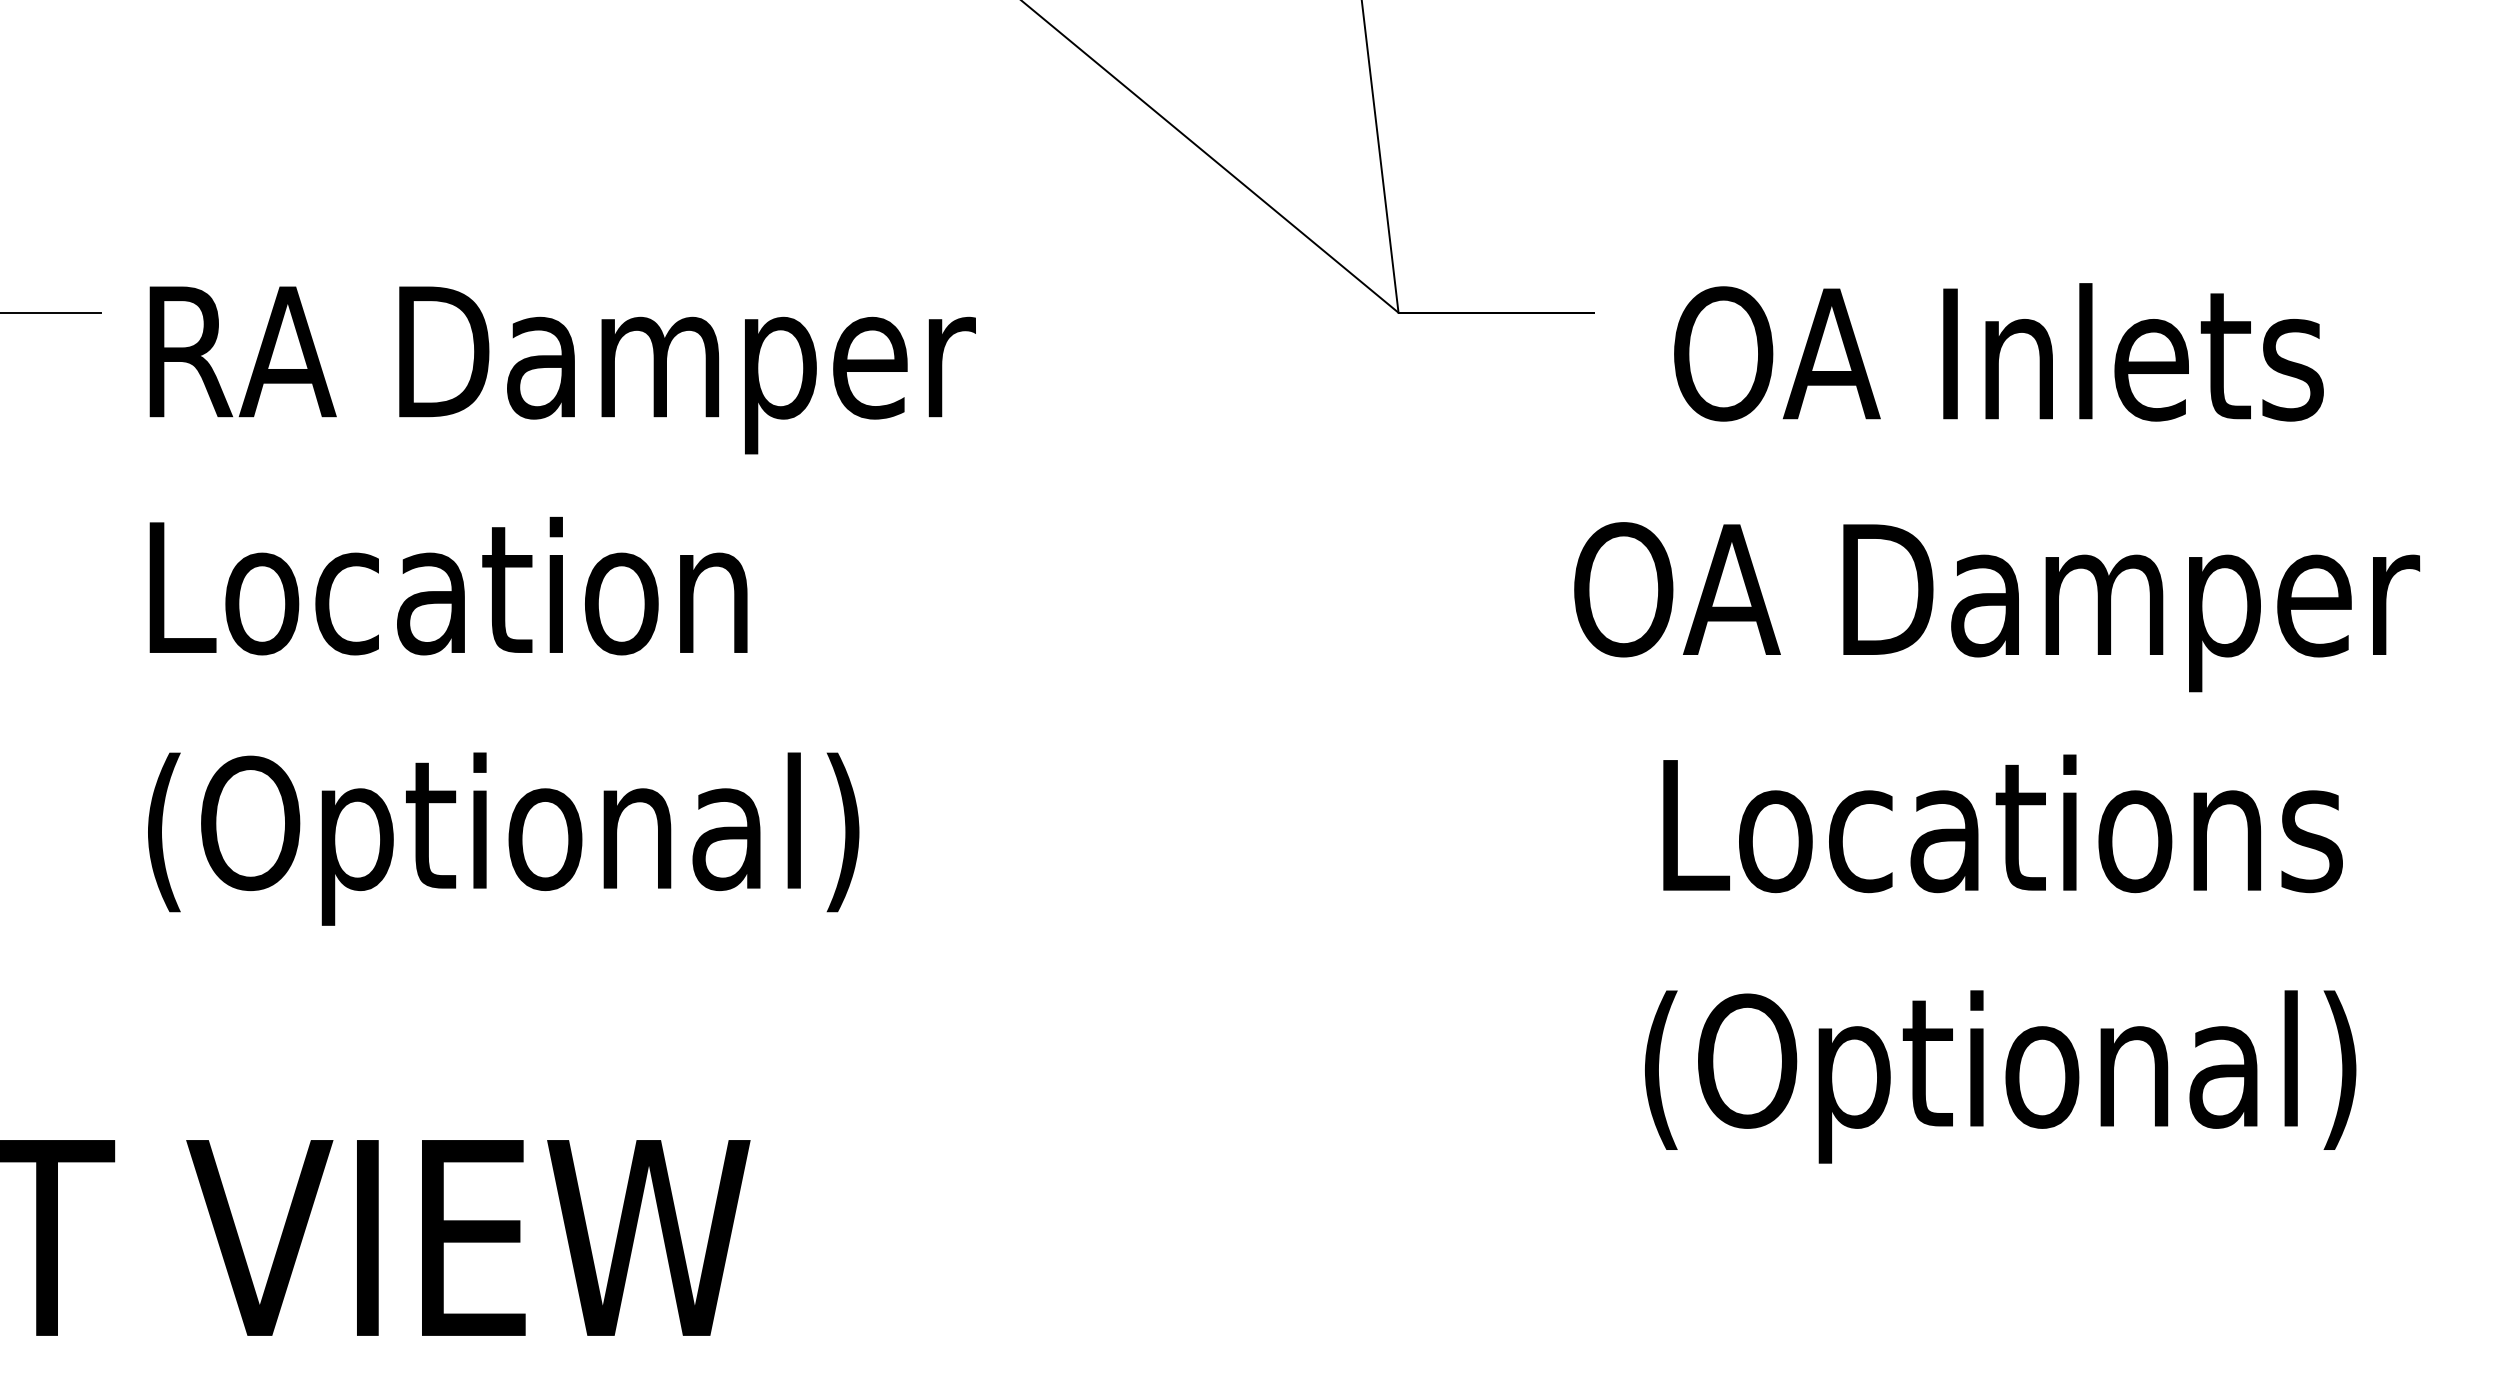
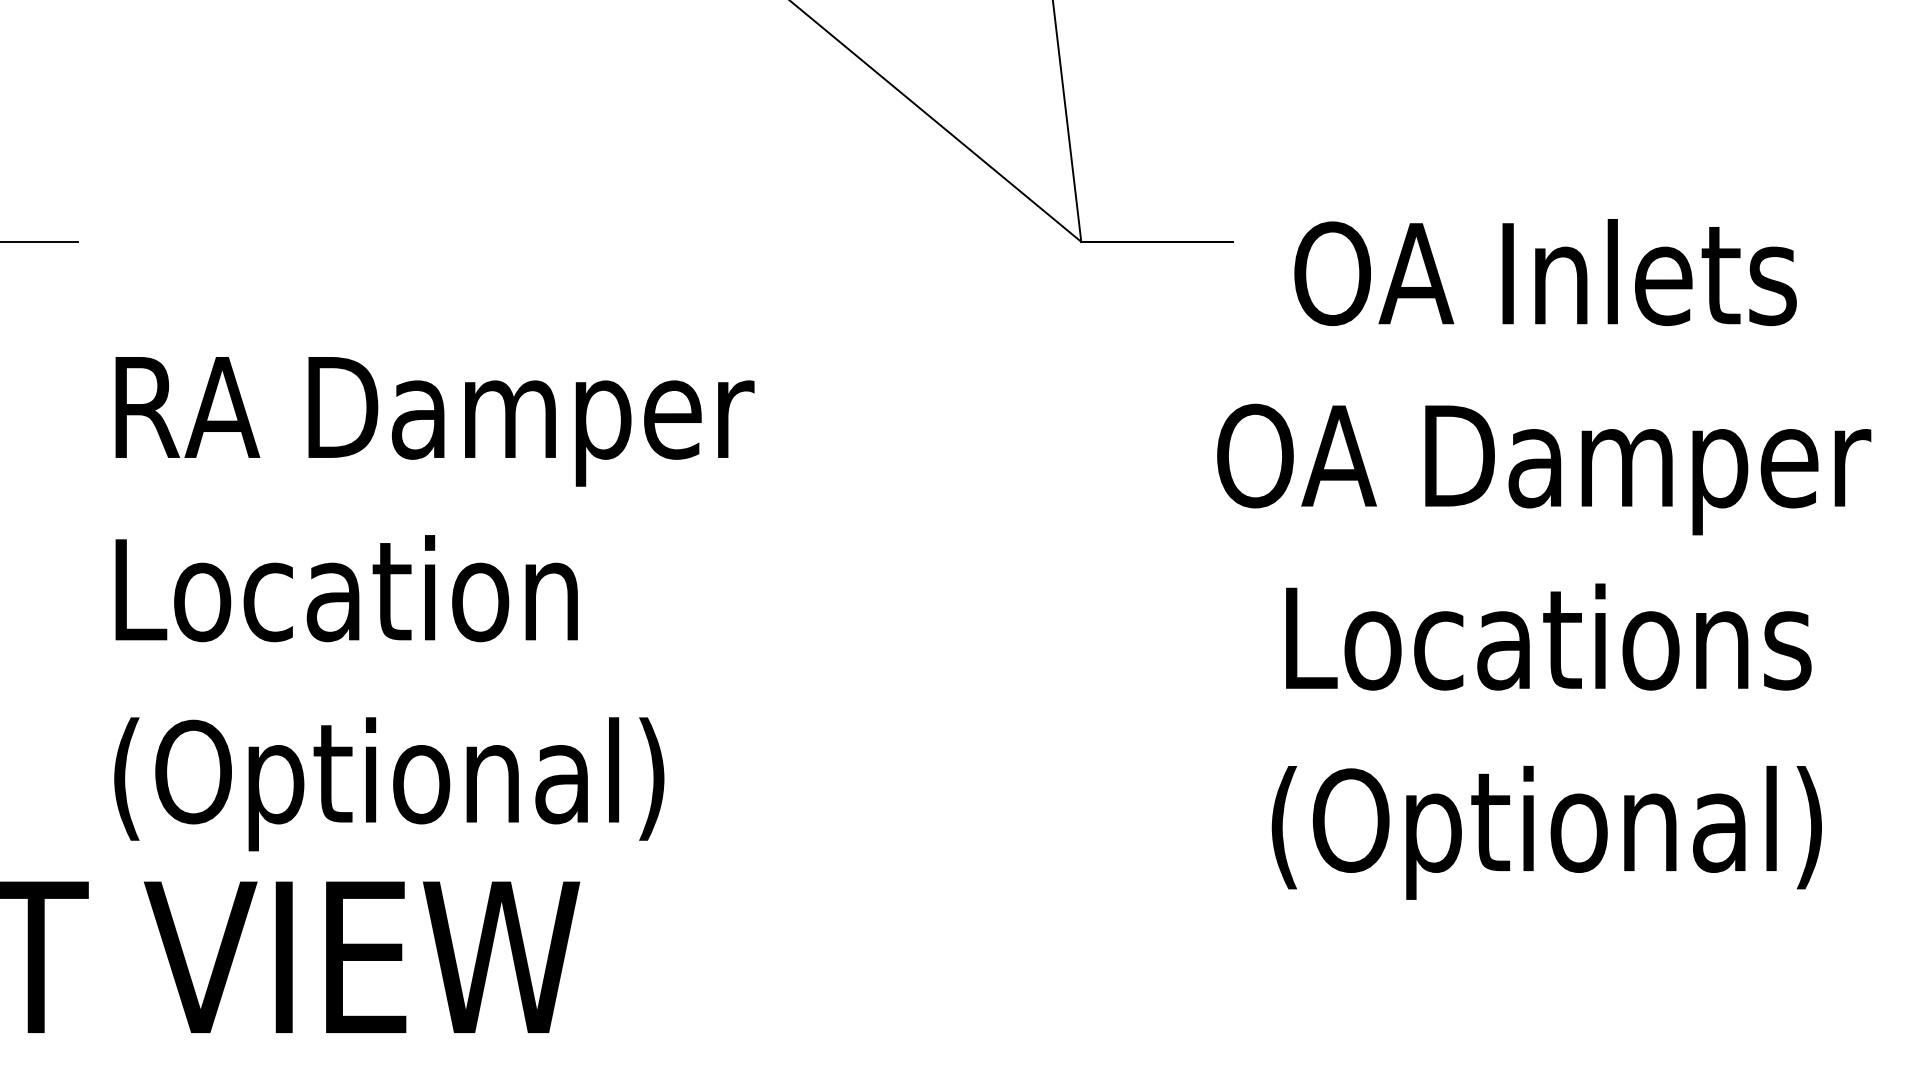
text: (561, 605) -> (434, 603), moved

